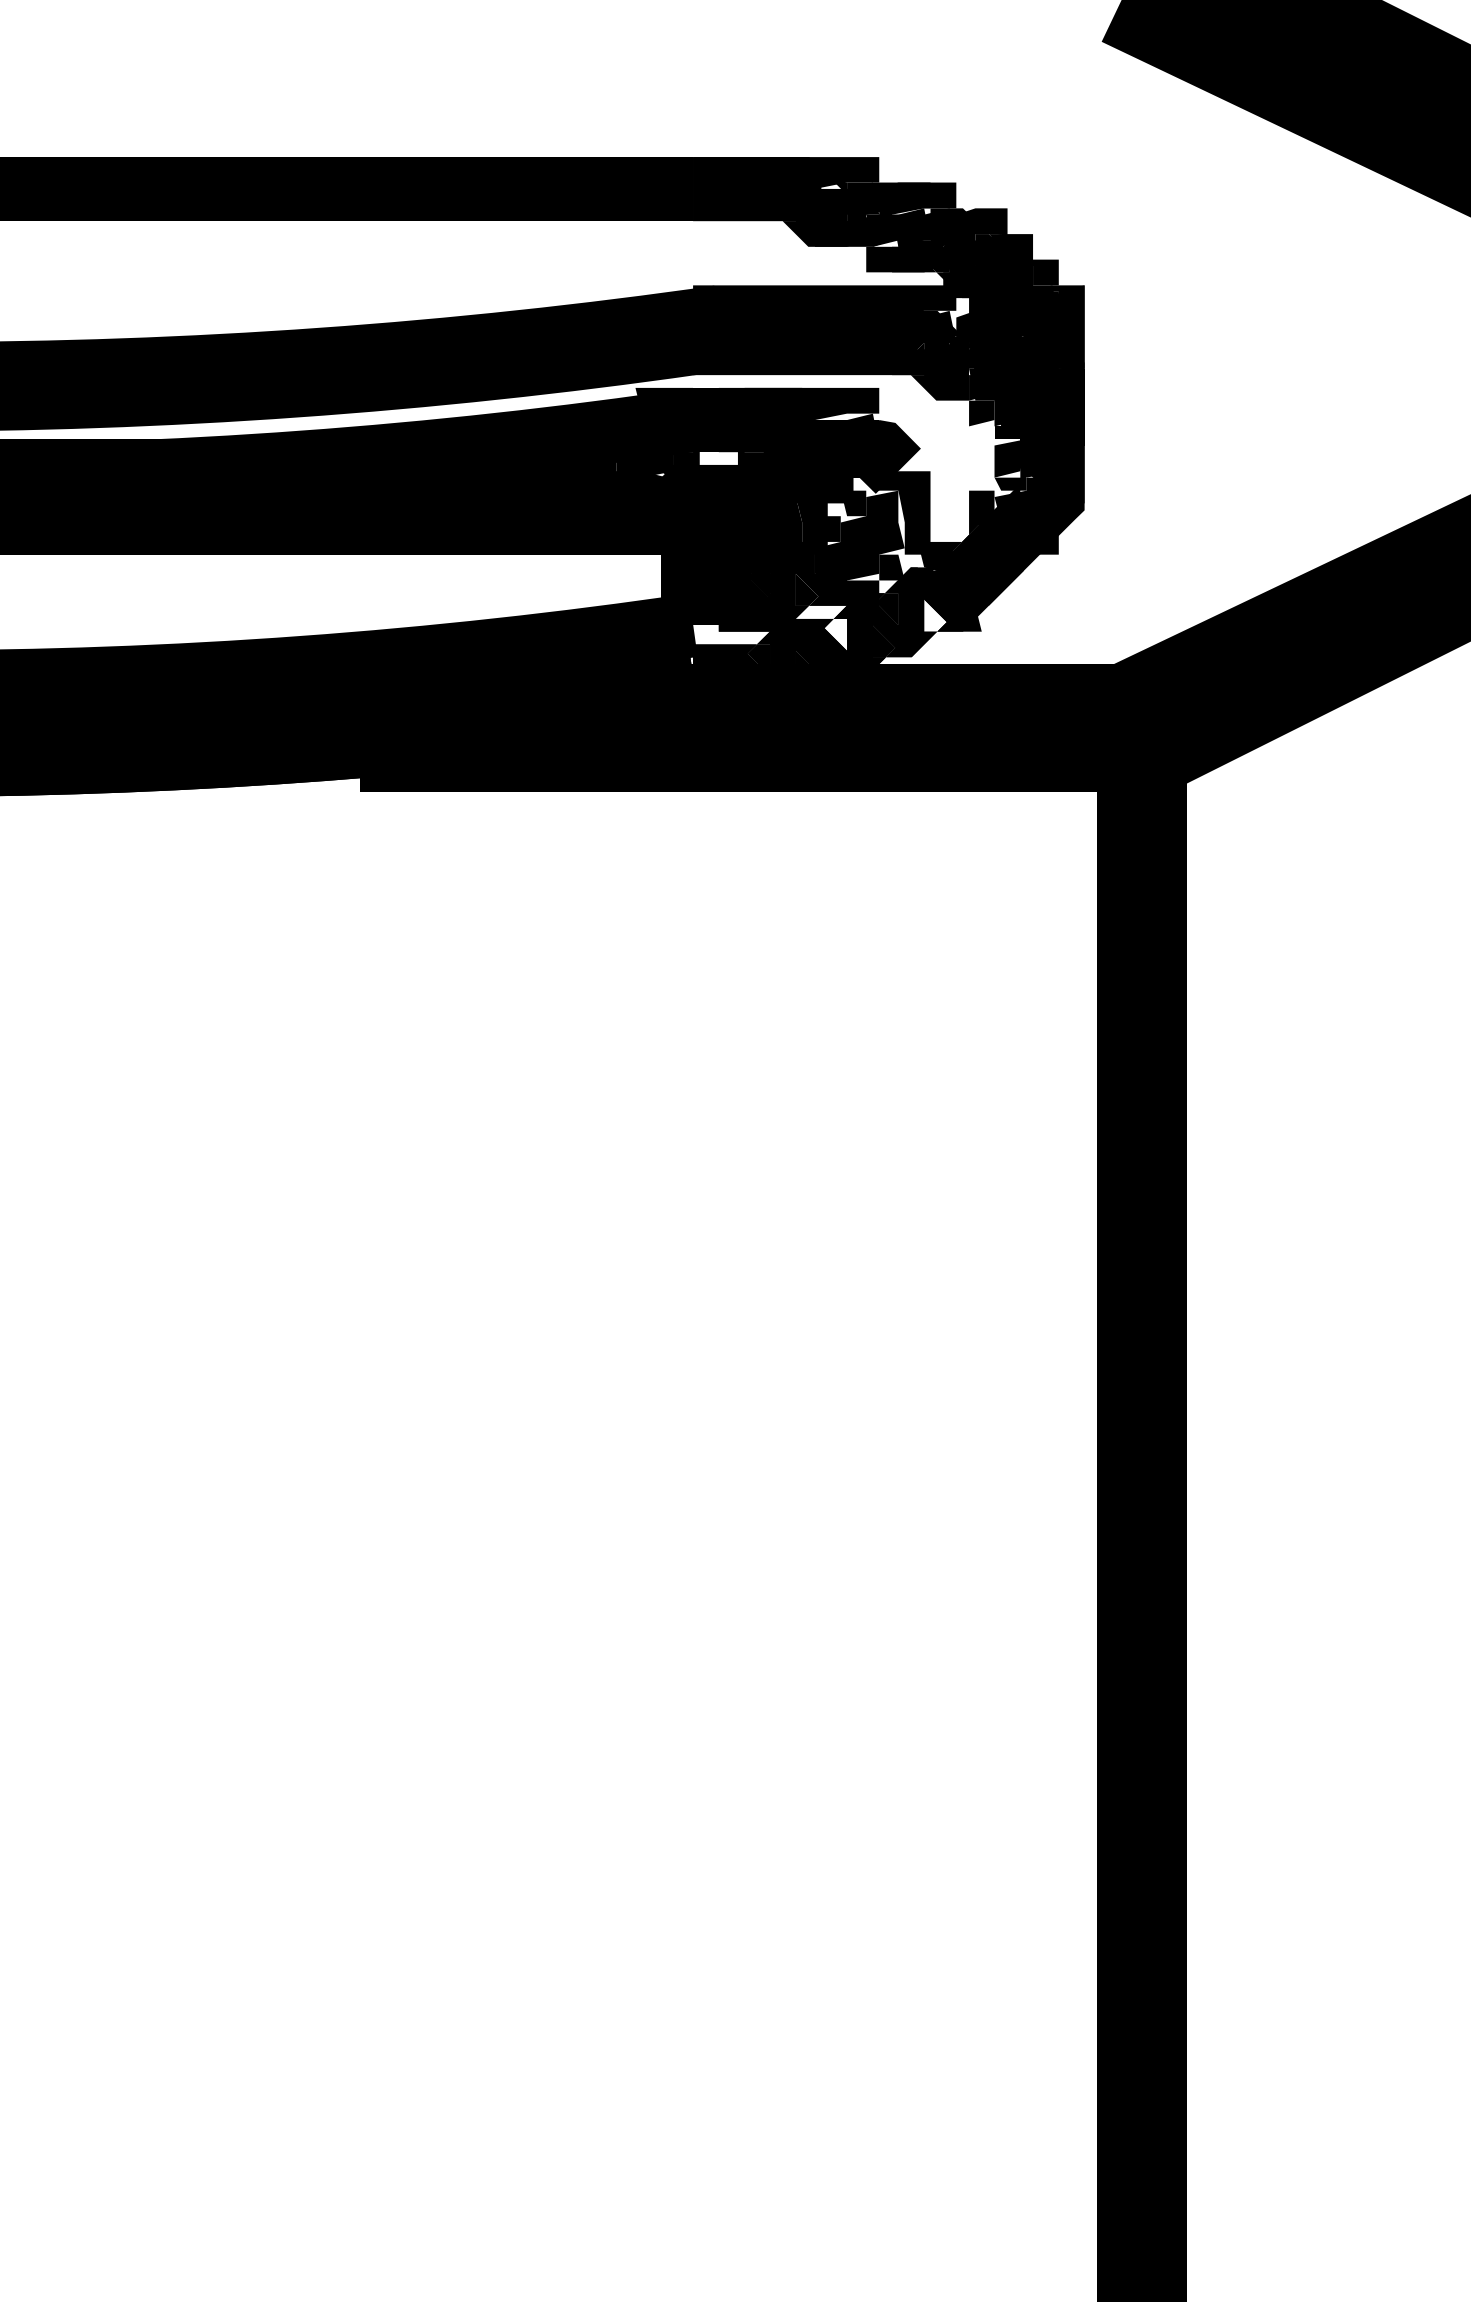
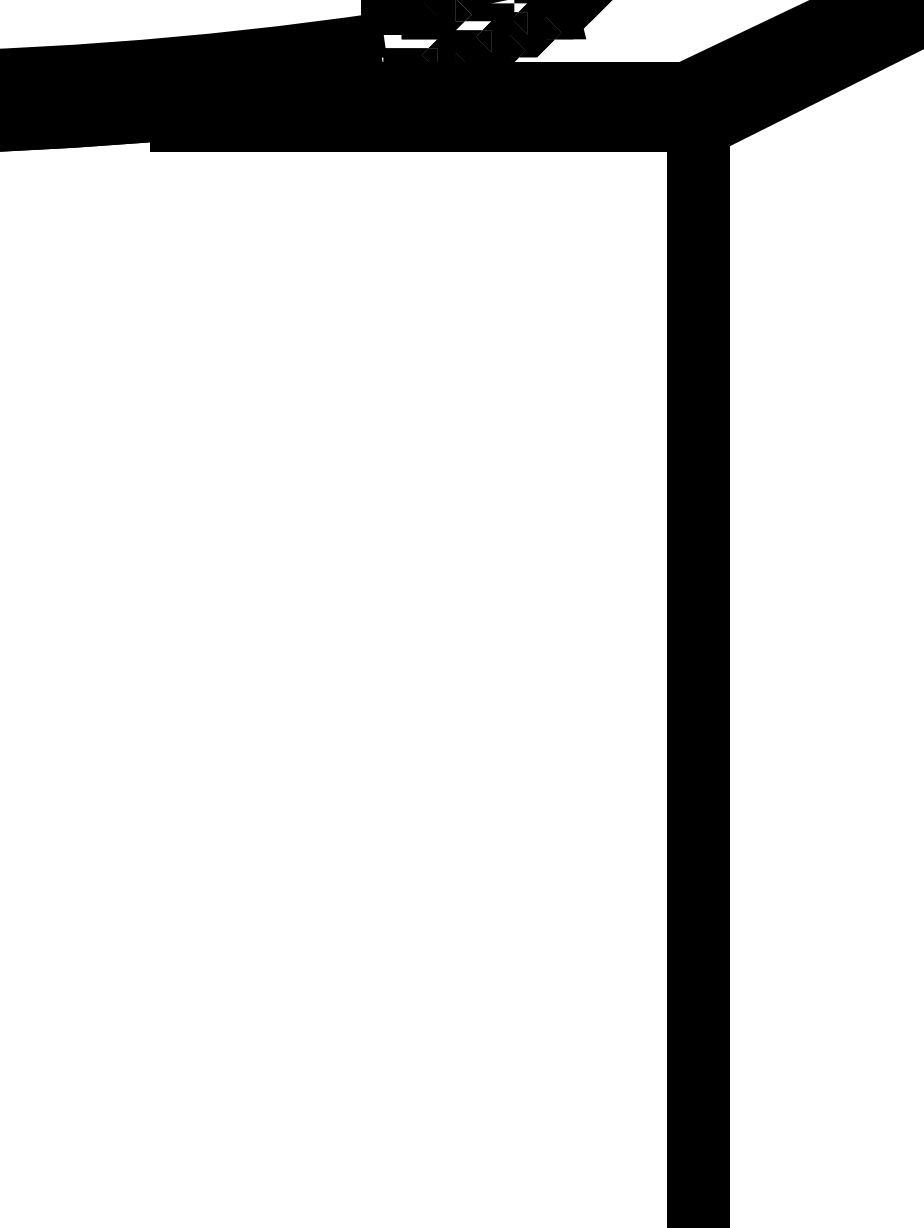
fill: (935, 615) -> (553, 27), added
fill: (835, 634) -> (483, 41), added

